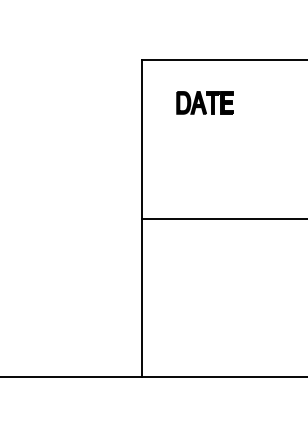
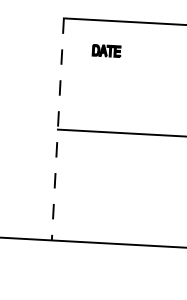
part: (204, 102) -> (106, 50), size x0.7
line: (141, 218) -> (57, 129), solid -> dashed

